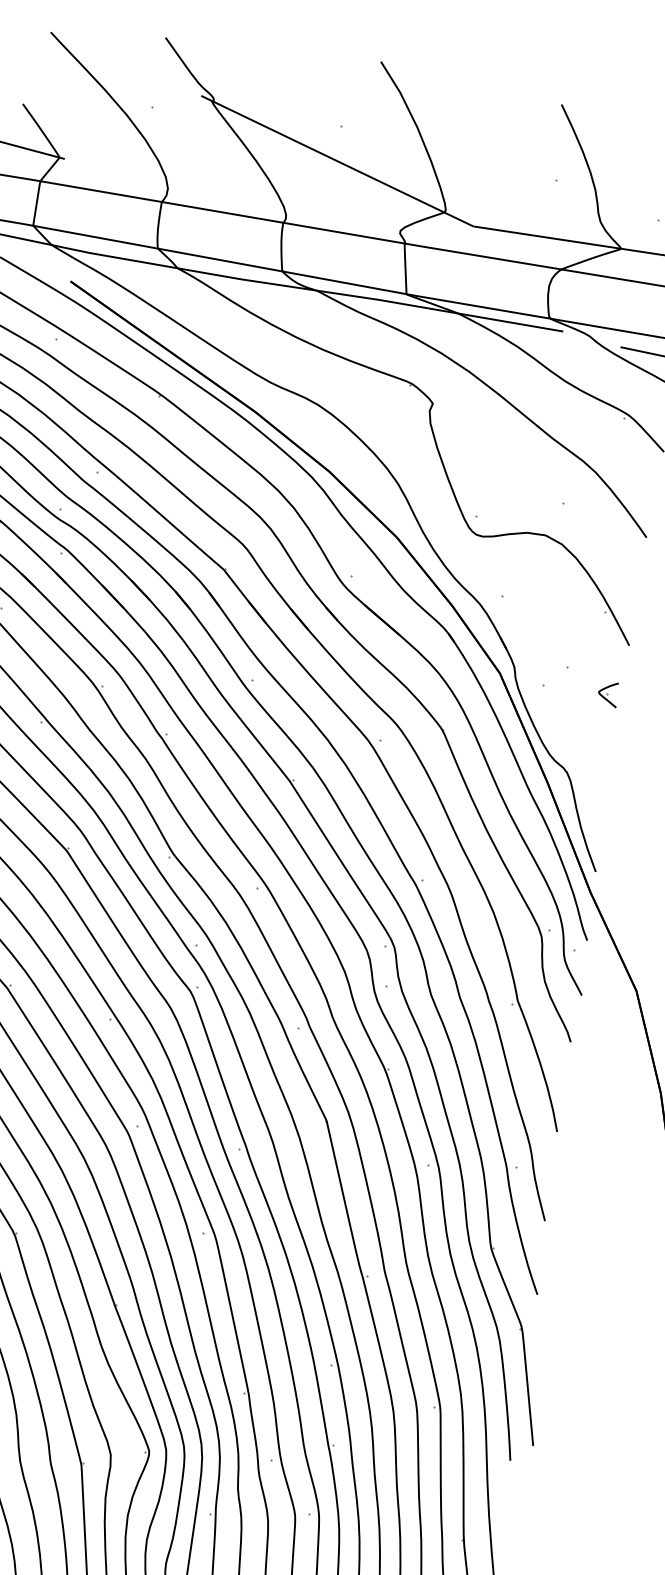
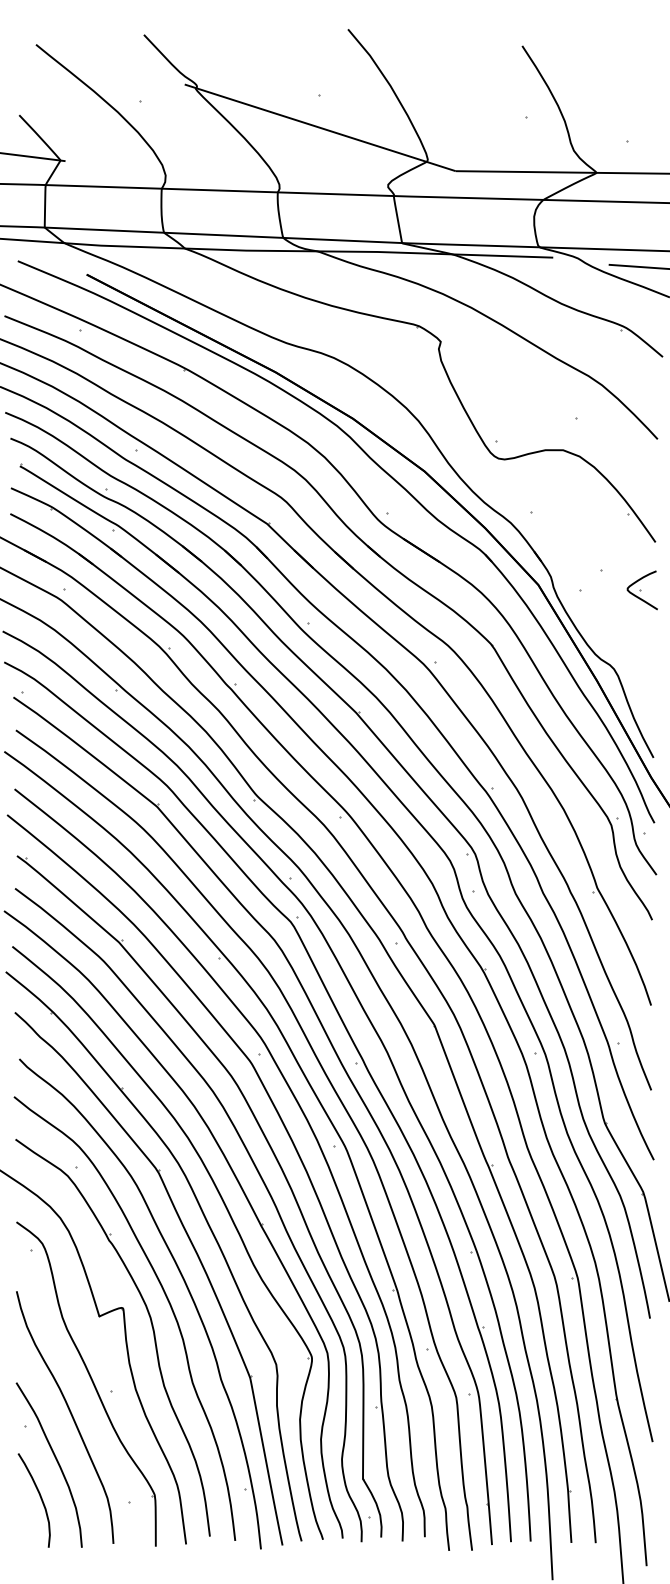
part: (607, 694) -> (641, 590), size x1.67

